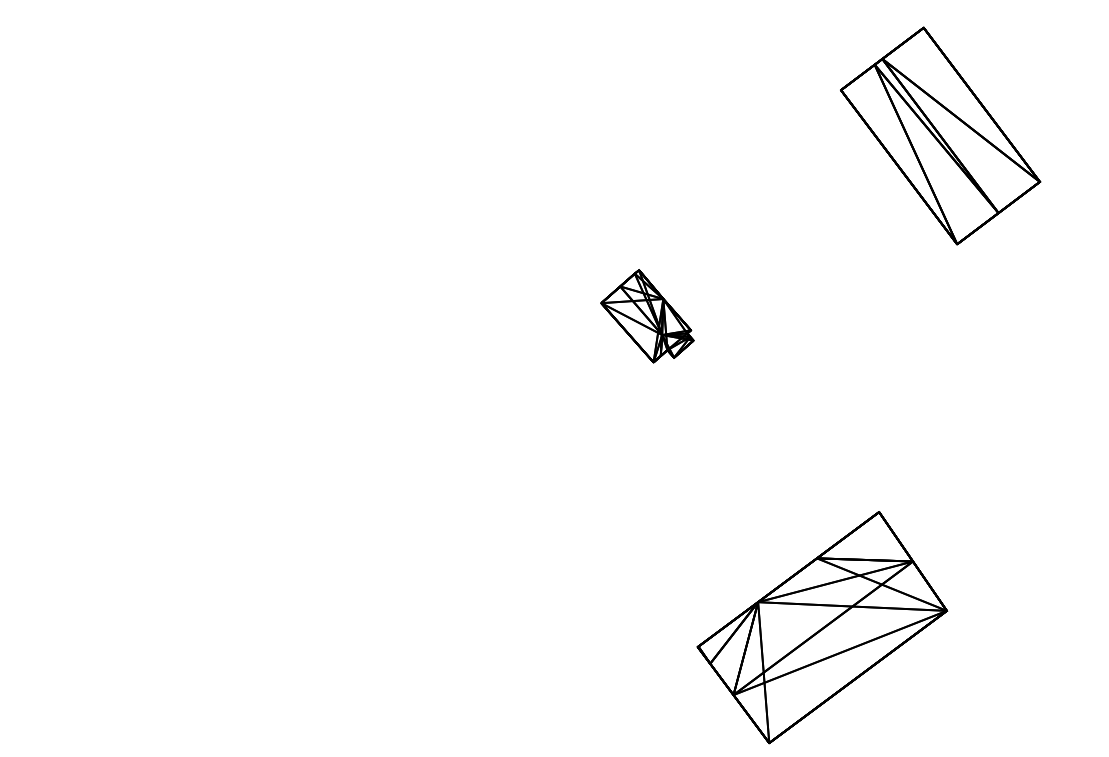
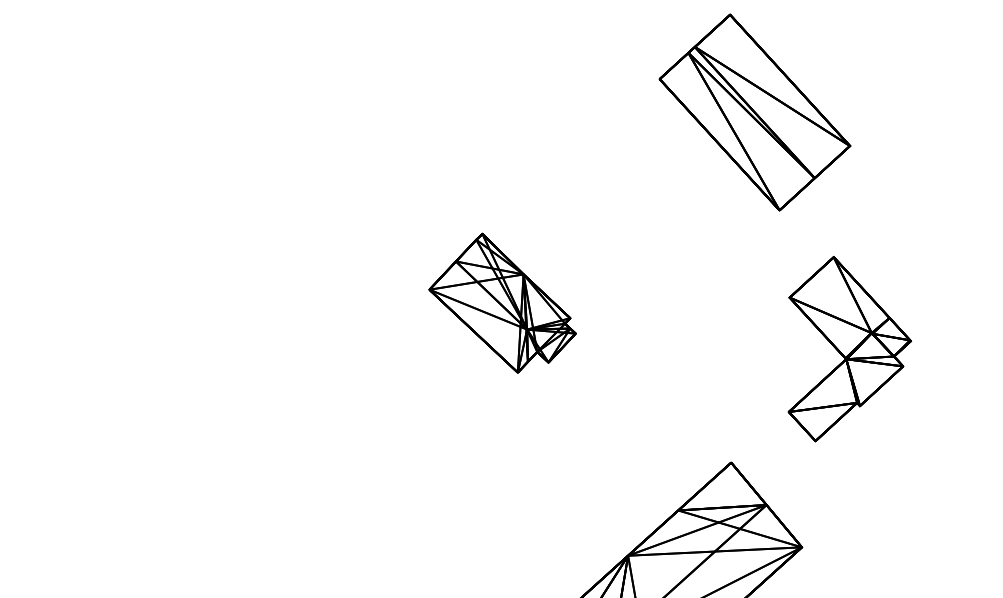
part: (647, 316) -> (501, 303), size x1.67
part: (1015, 398) -> (846, 346), added

